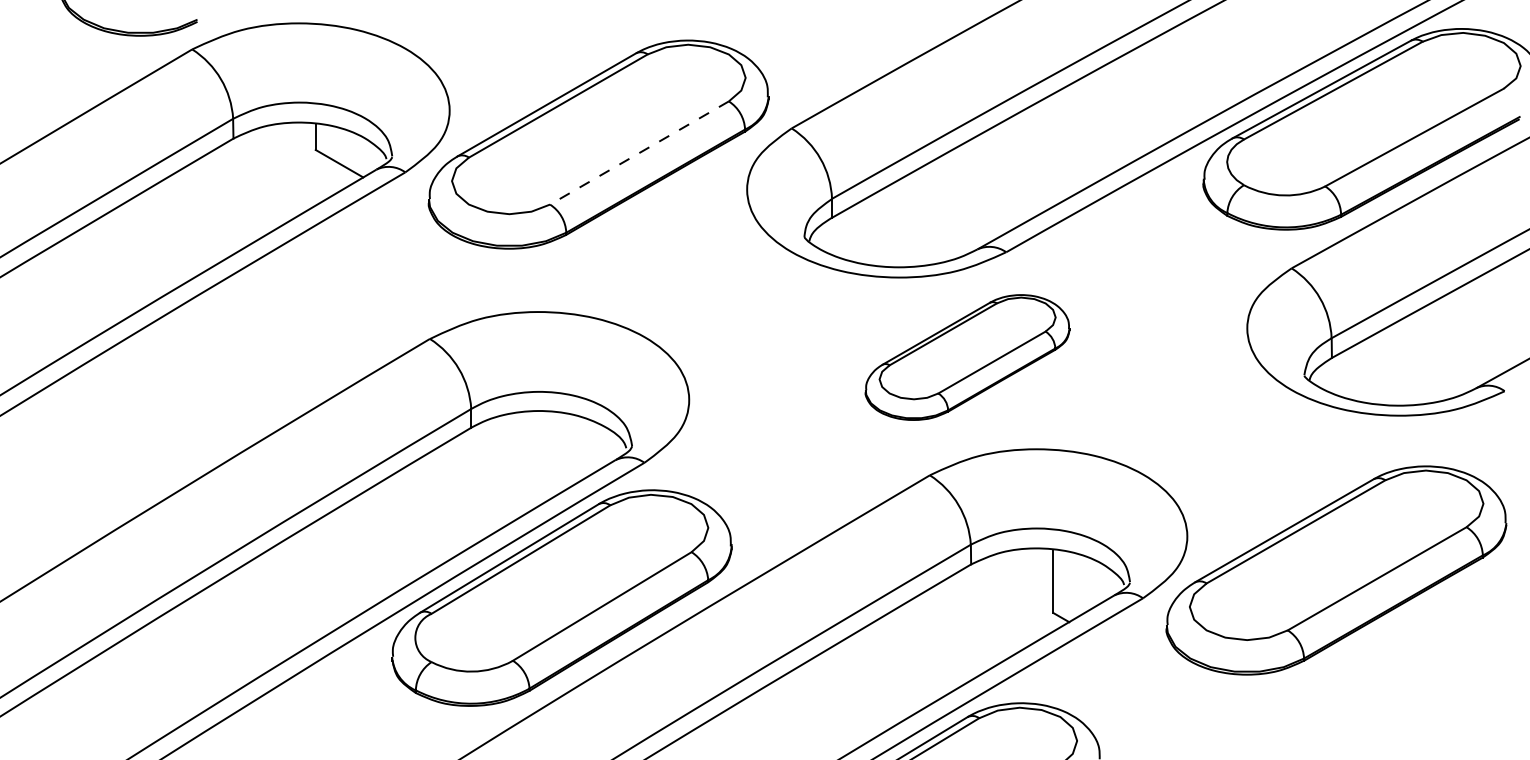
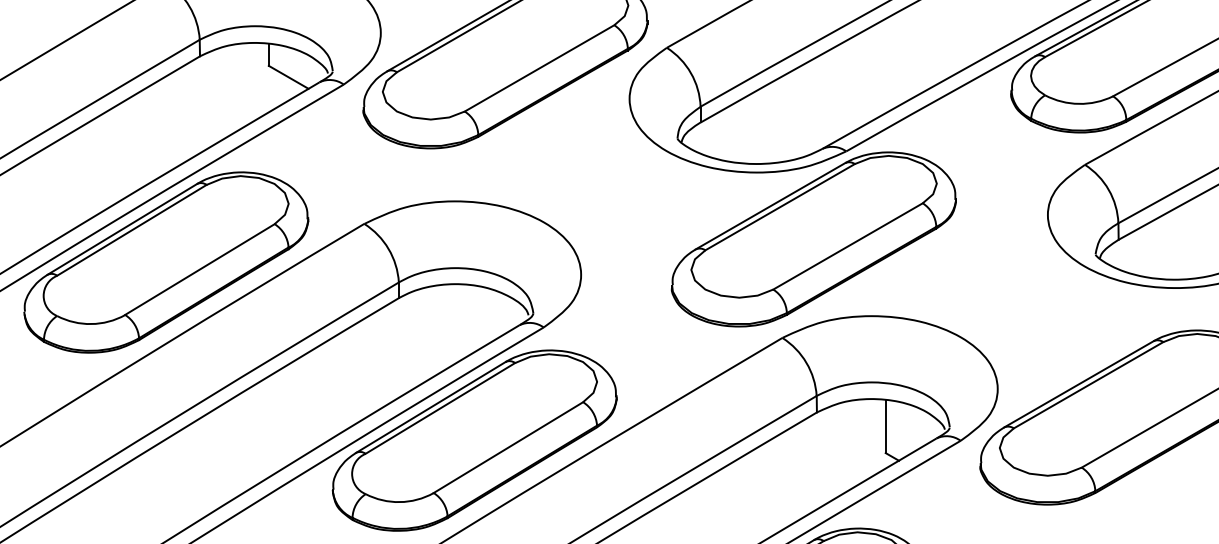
line: (639, 153) -> (539, 68), dashed -> solid
part: (967, 357) -> (813, 239), size x1.67
part: (192, 384) -> (165, 261), added

